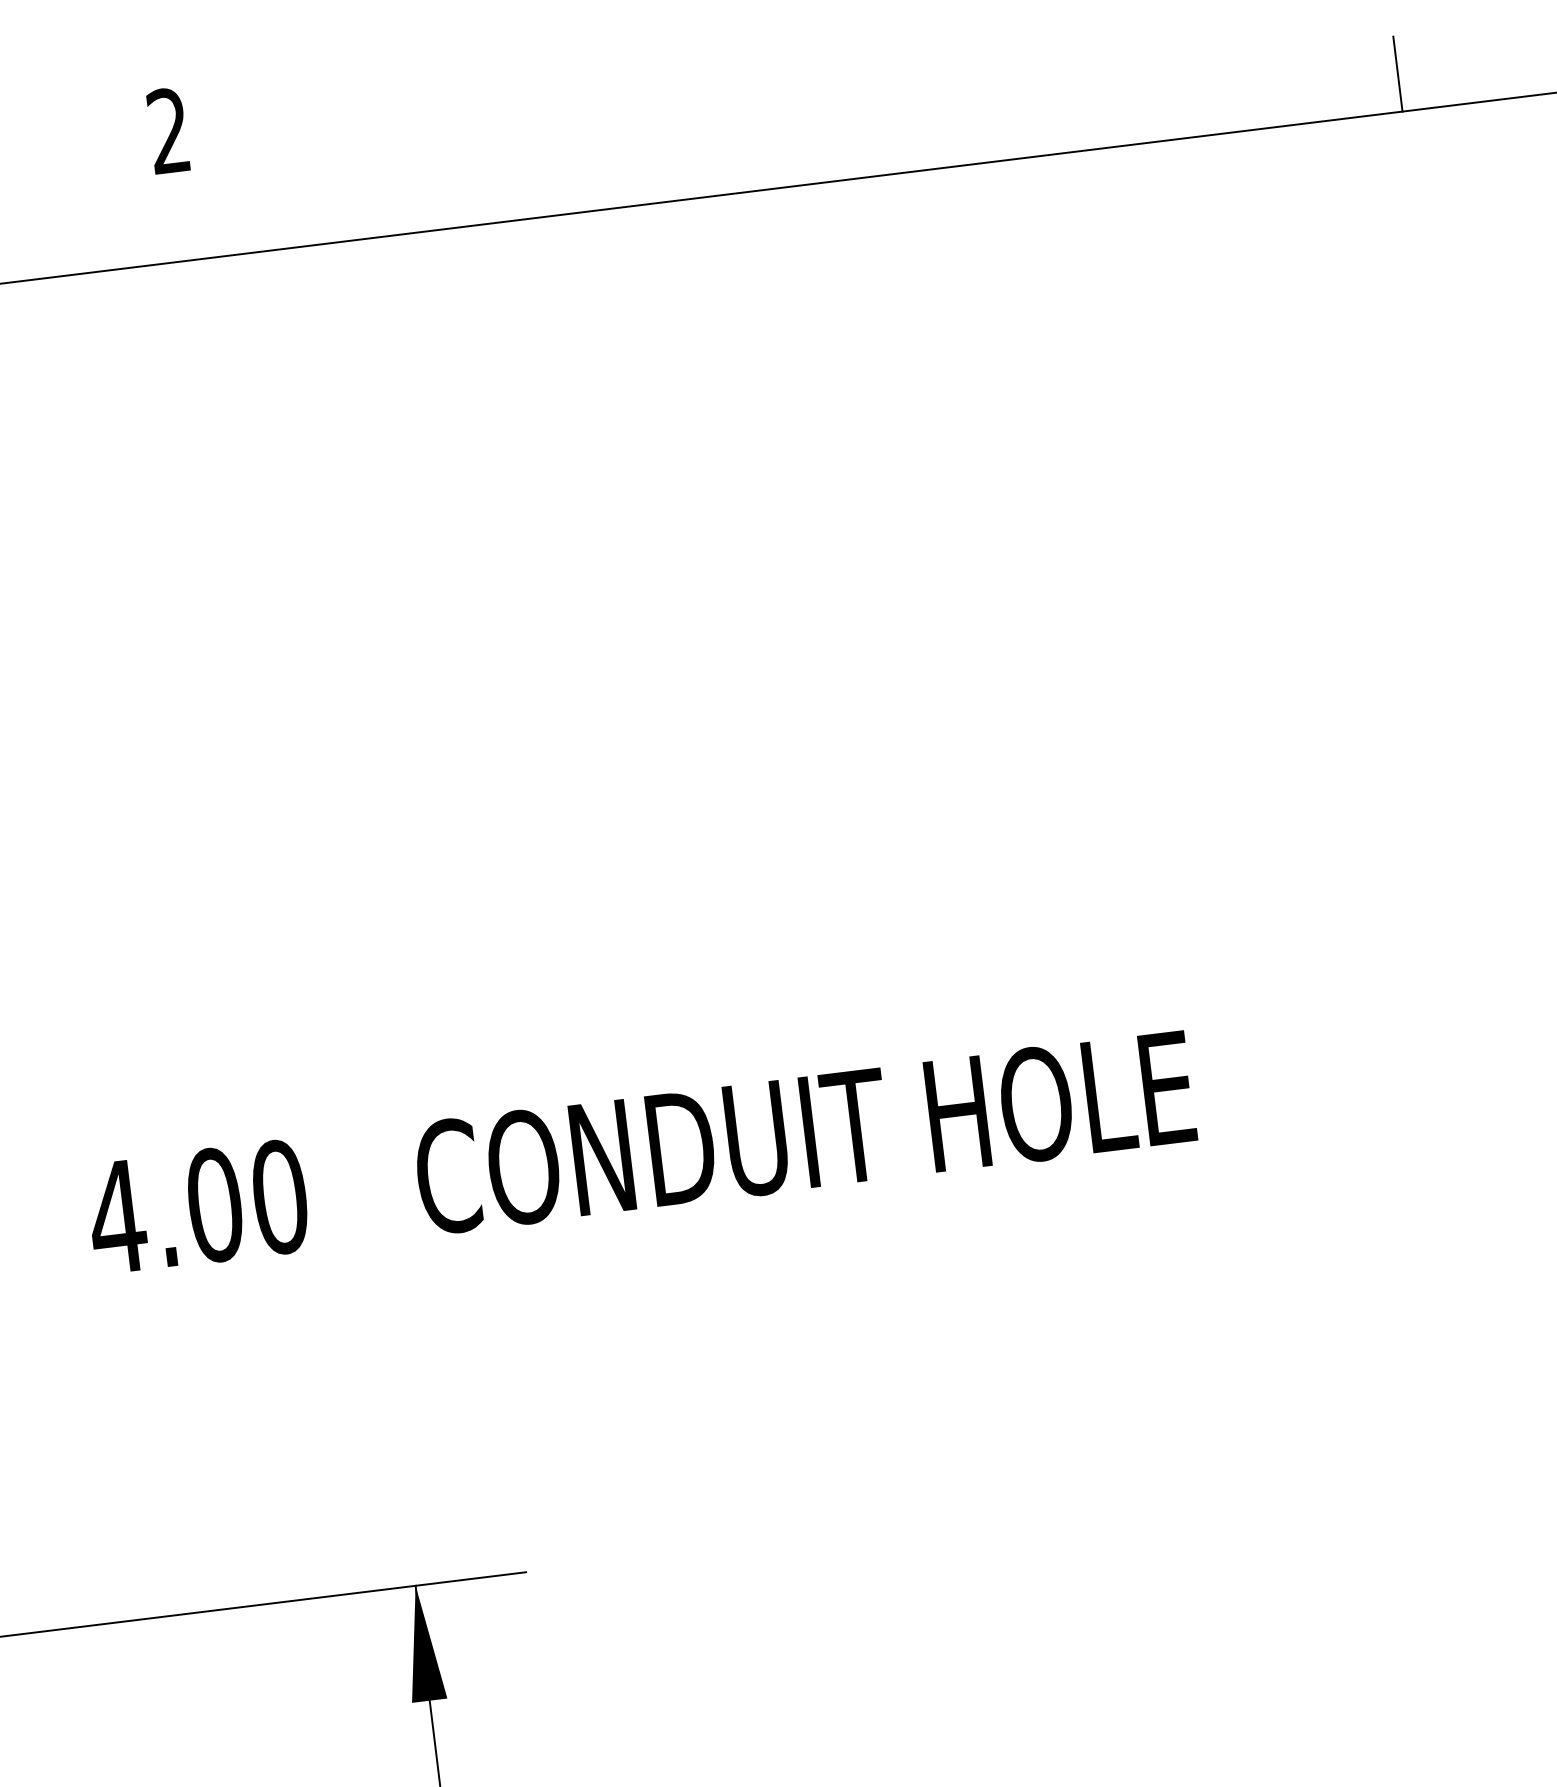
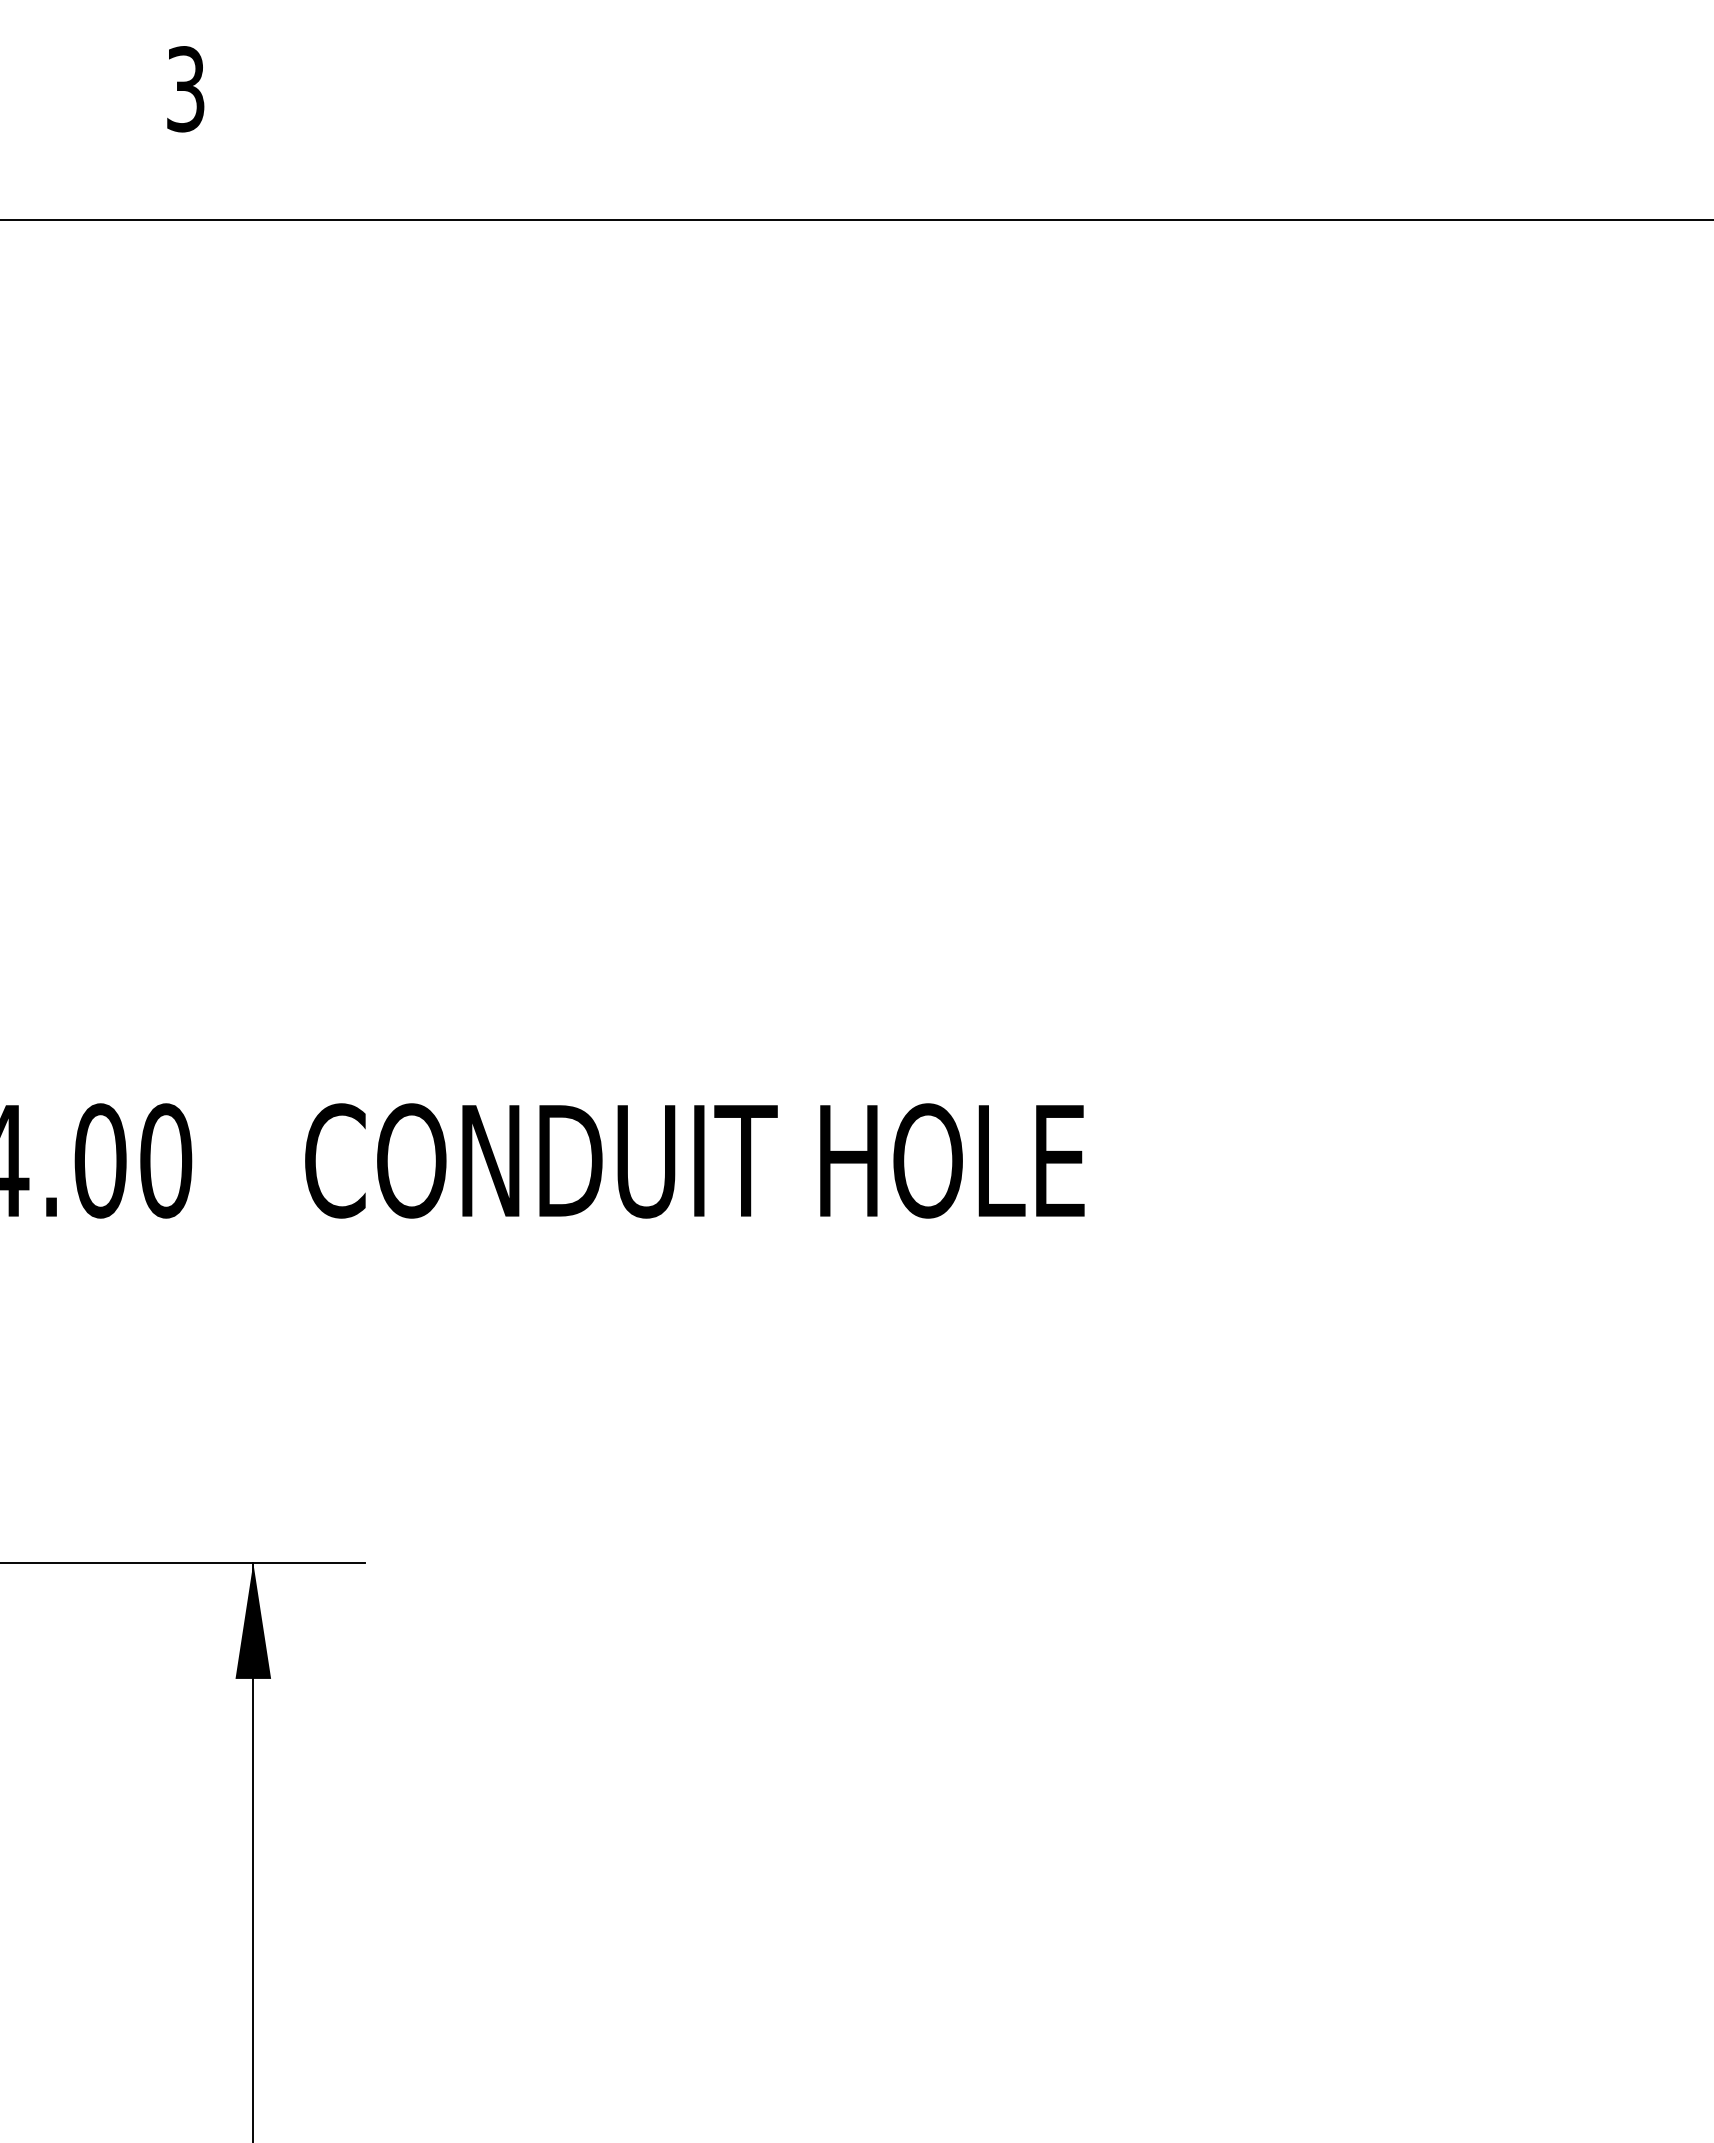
line: (1397, 74) -> (1412, 182), removed
text: (168, 131) -> (185, 89), 2 -> 3

